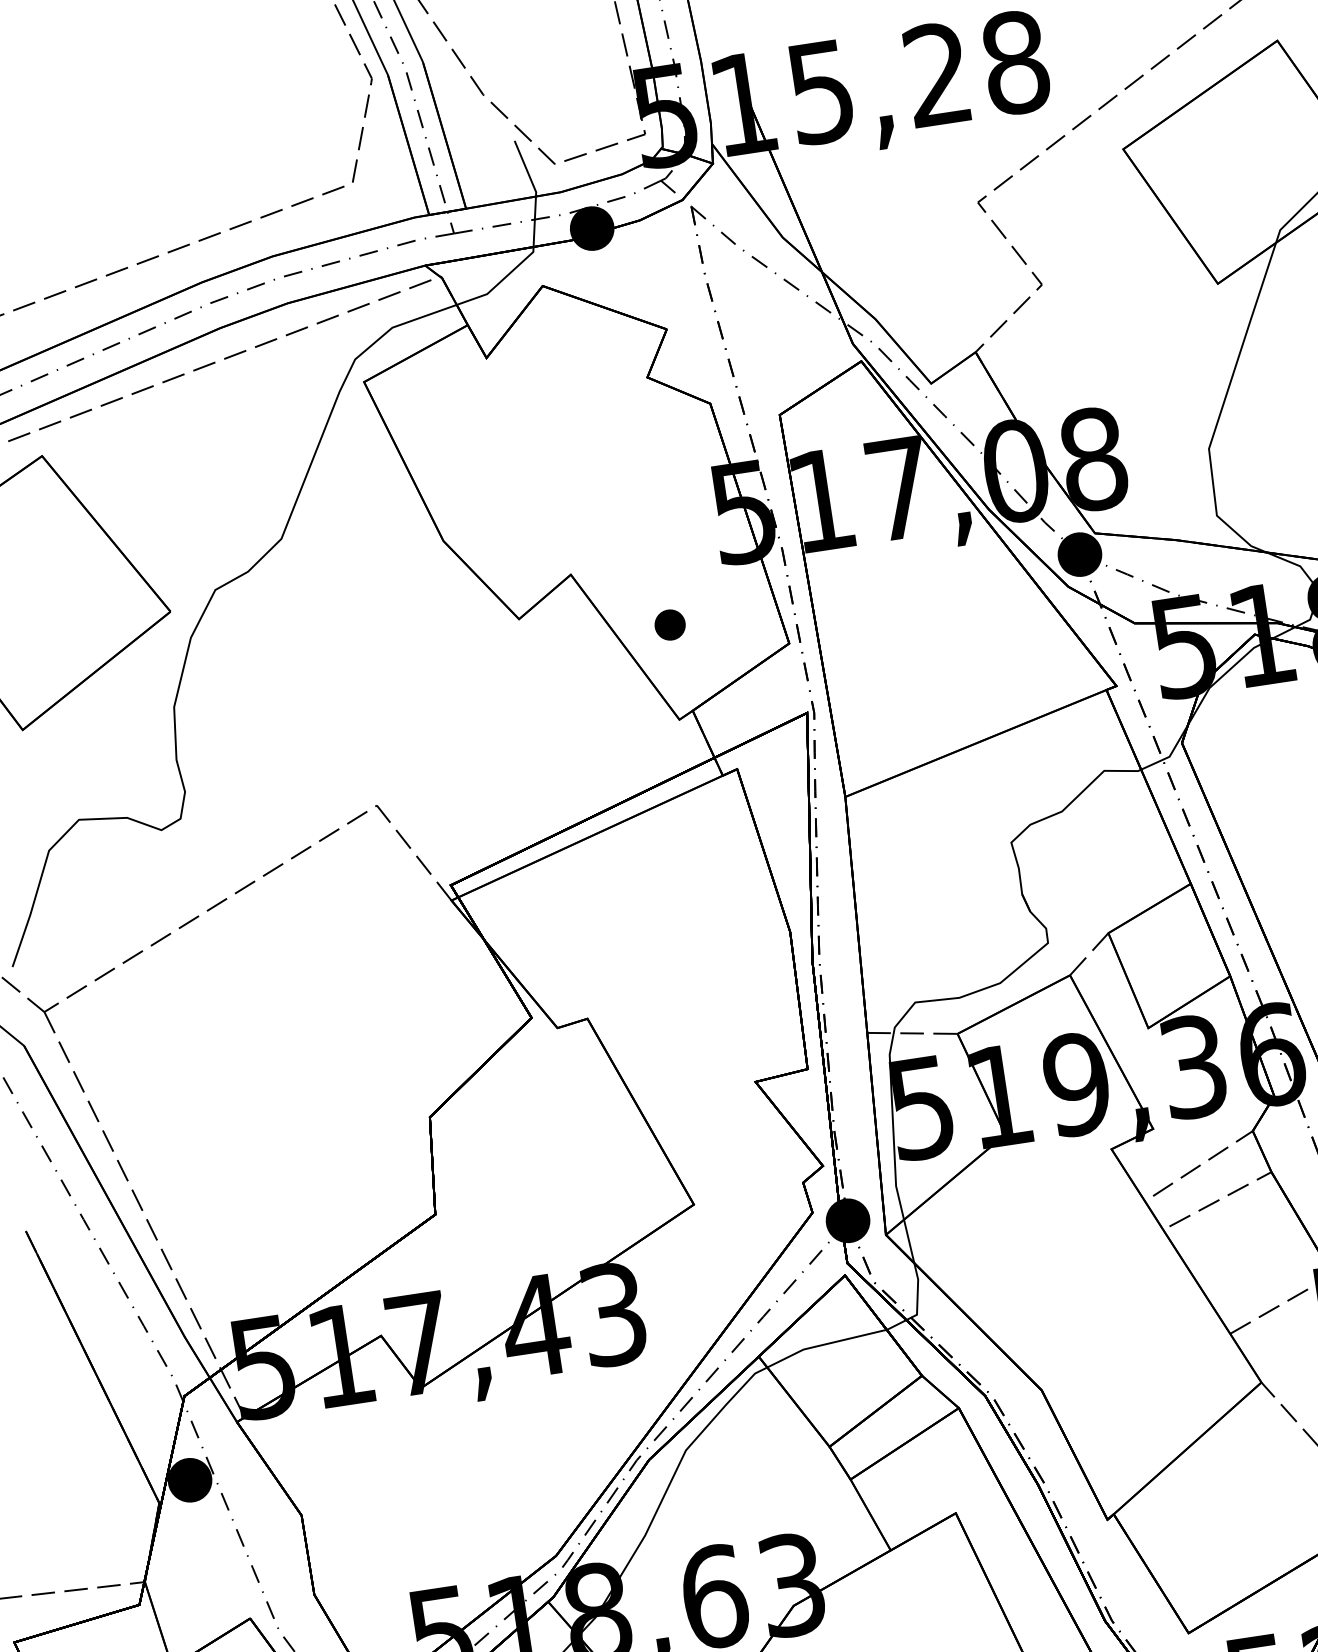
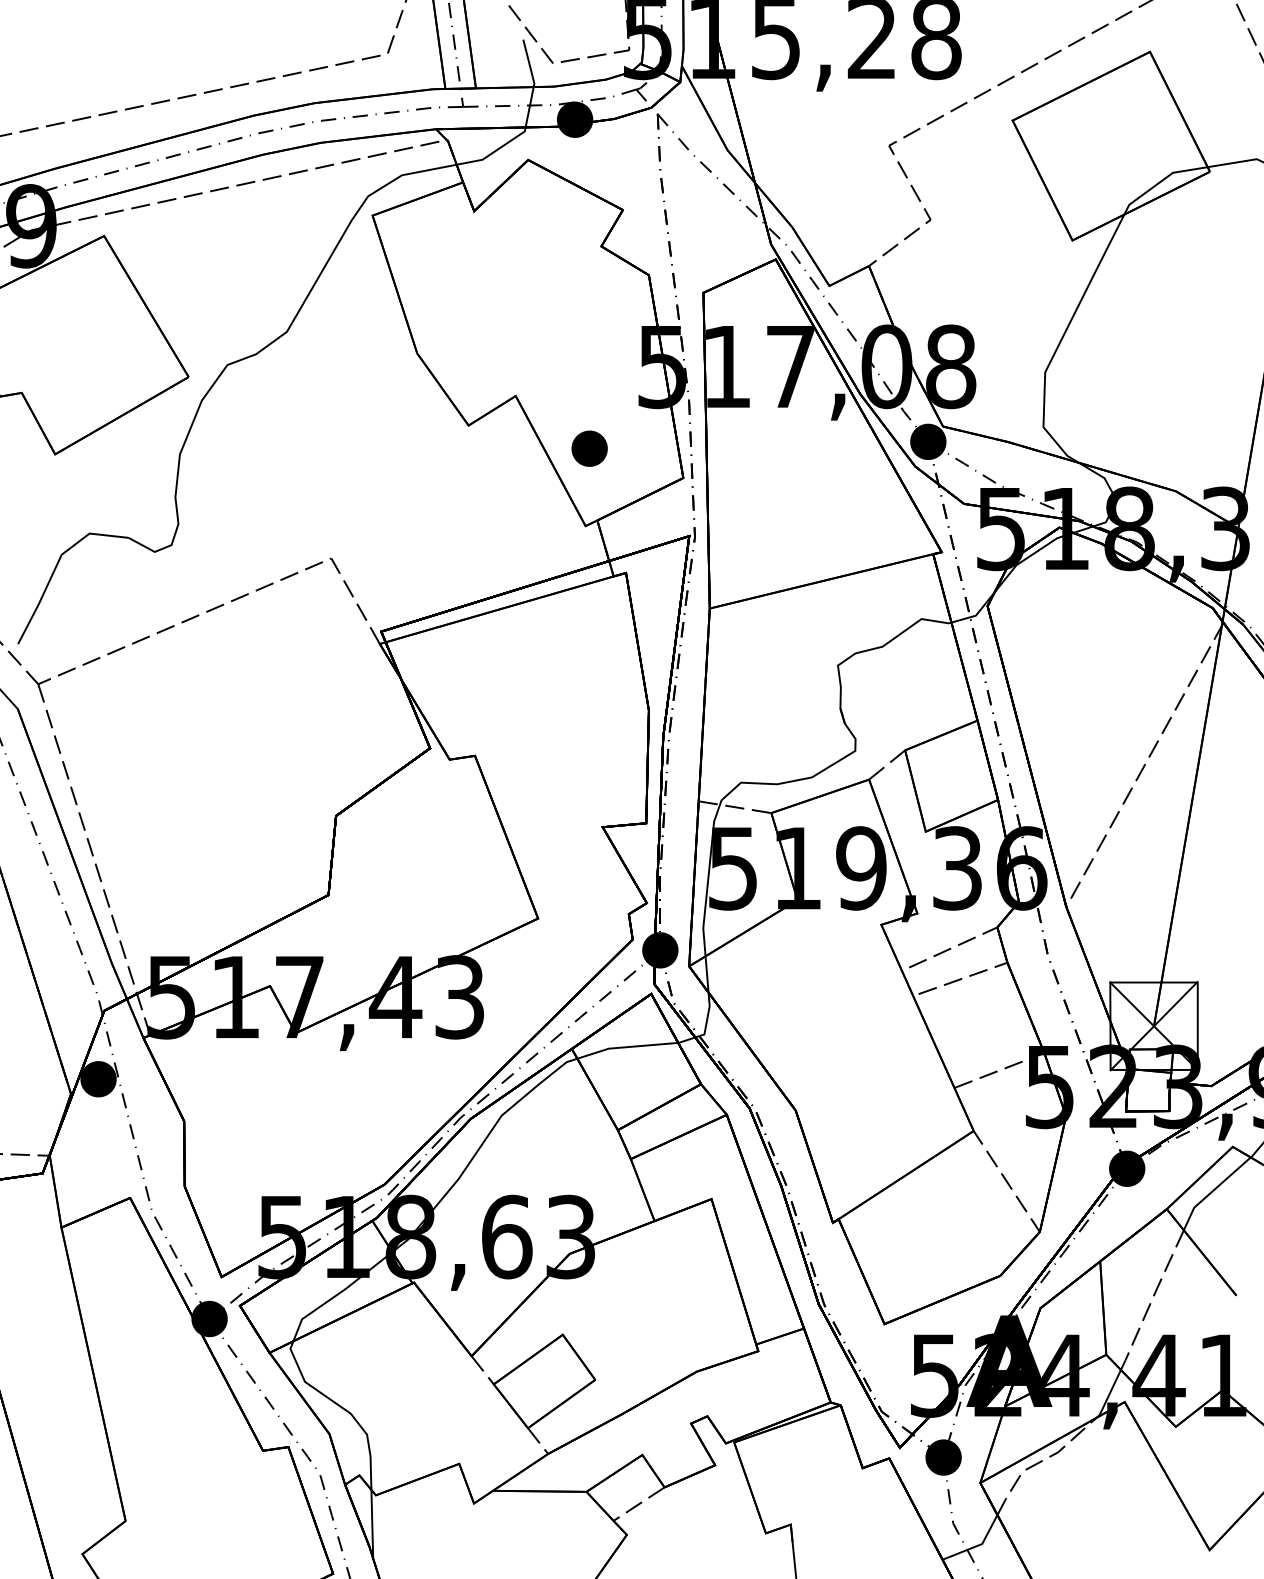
part: (669, 624) -> (589, 448), size x1.43

